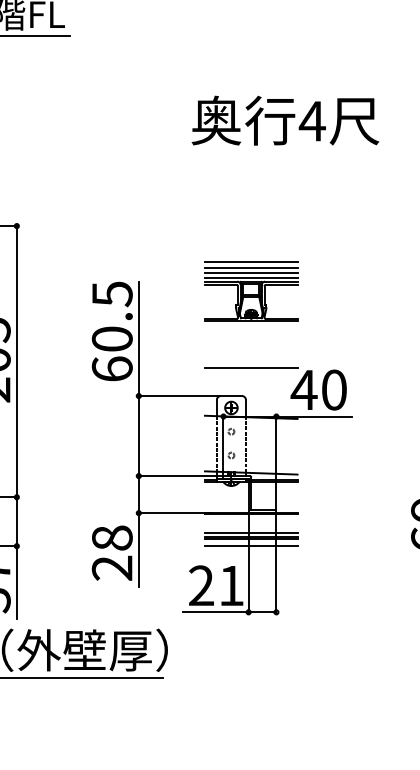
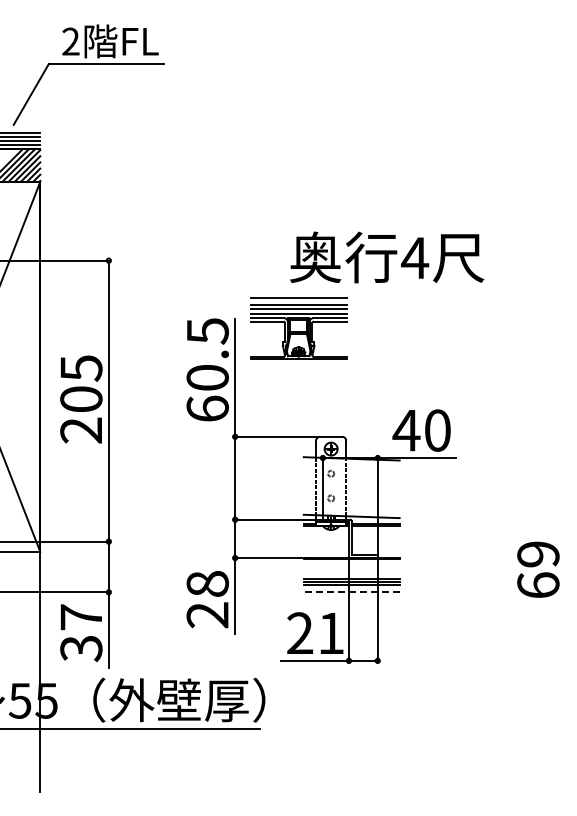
text: (285, 120) -> (387, 257), moved
part: (251, 291) -> (298, 328), moved
line: (251, 367) -> (351, 407), removed
line: (251, 546) -> (351, 592), solid -> dashed

